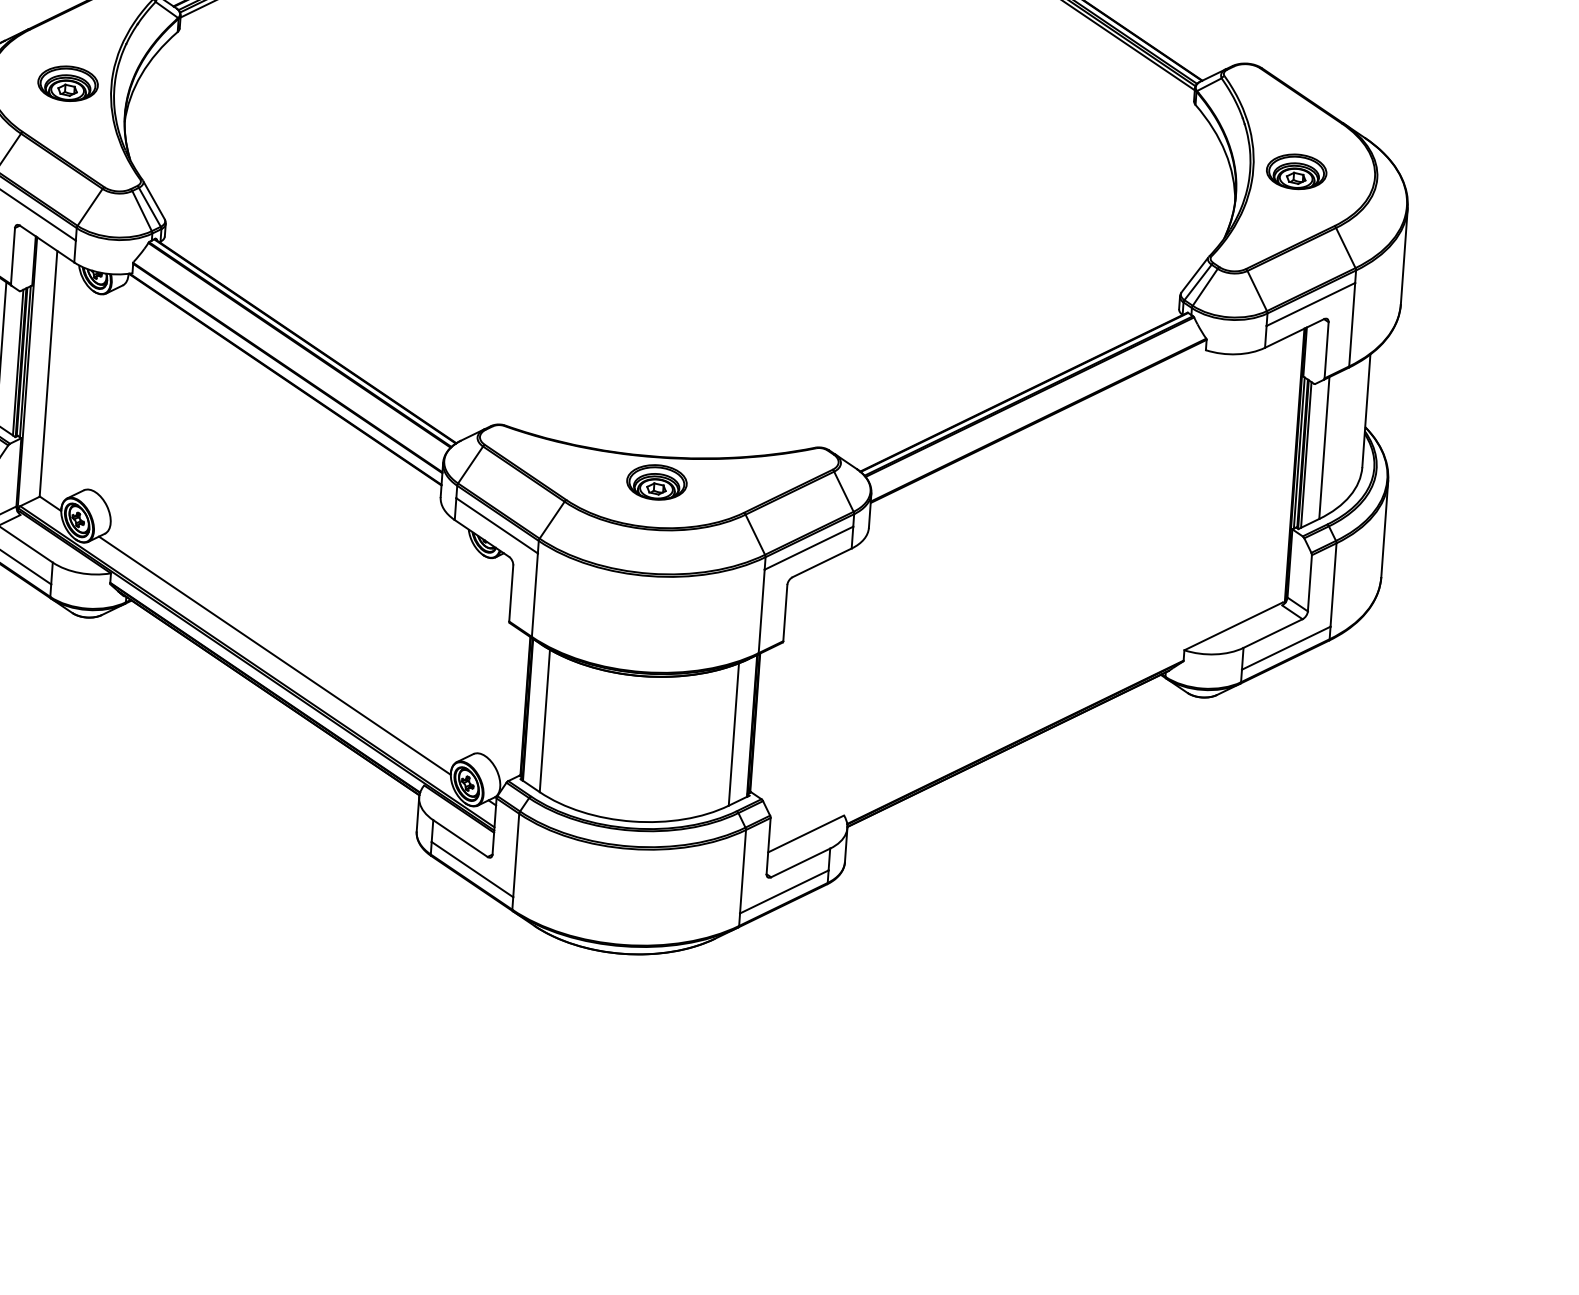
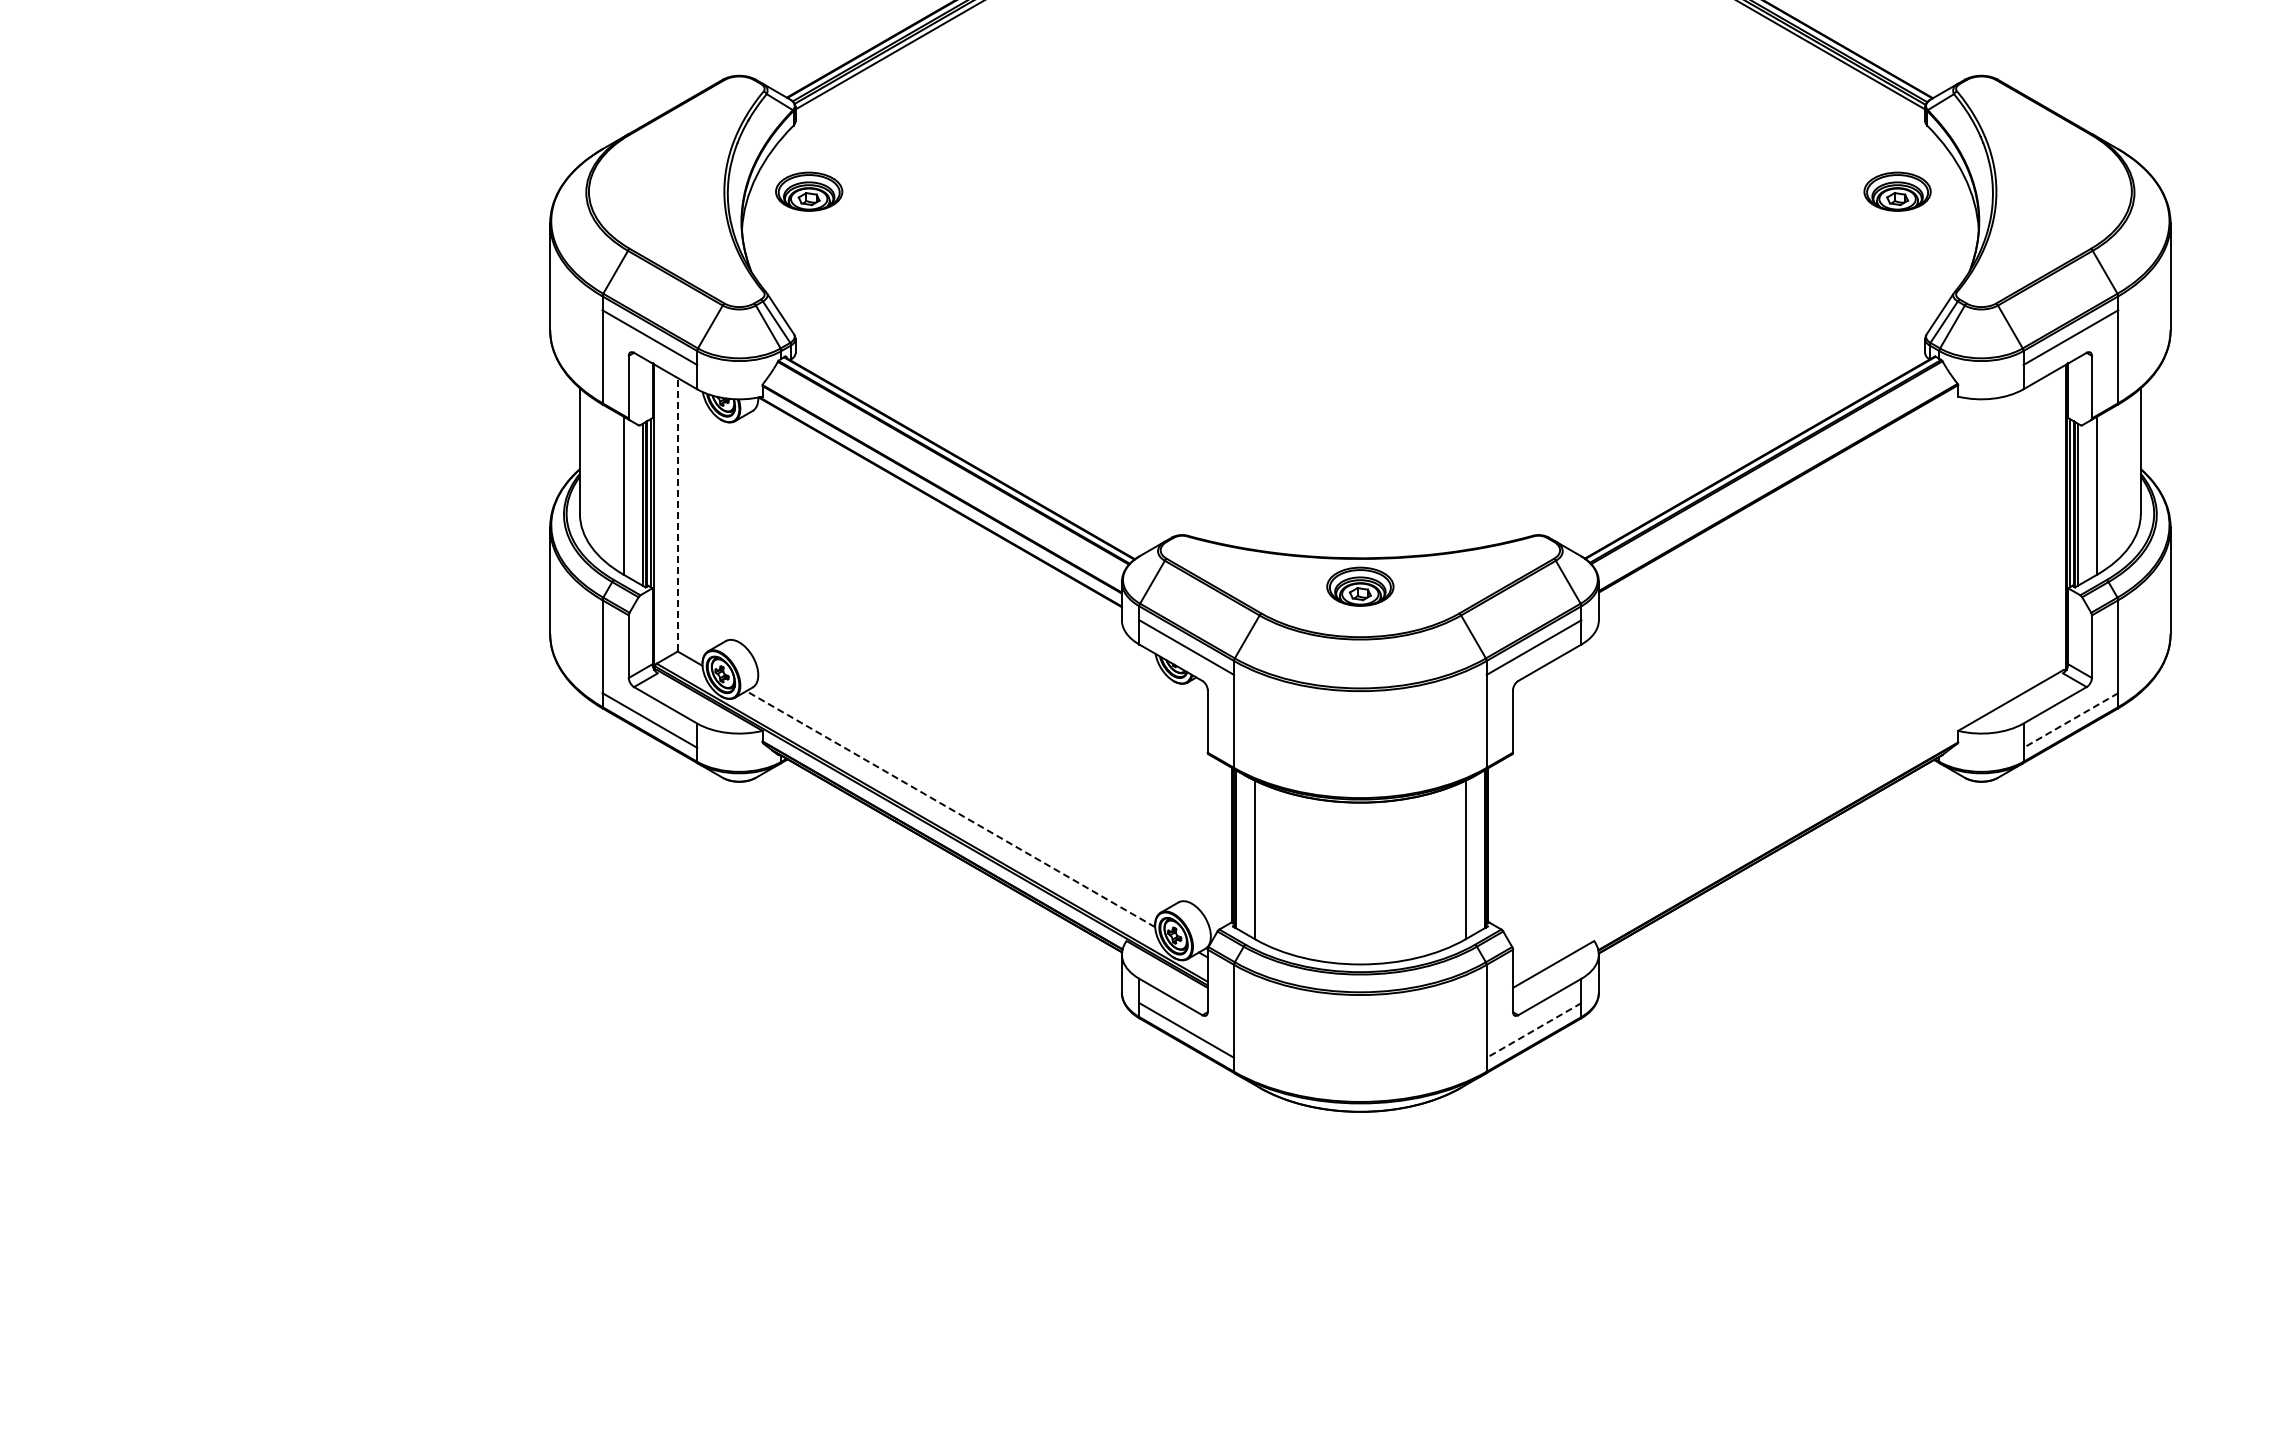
part: (68, 83) -> (809, 191), moved
part: (1296, 171) -> (1897, 191), moved
line: (48, 373) -> (677, 514), solid -> dashed
line: (1285, 648) -> (2070, 720), solid -> dashed
line: (274, 655) -> (950, 808), solid -> dashed
line: (784, 892) -> (1534, 1030), solid -> dashed

